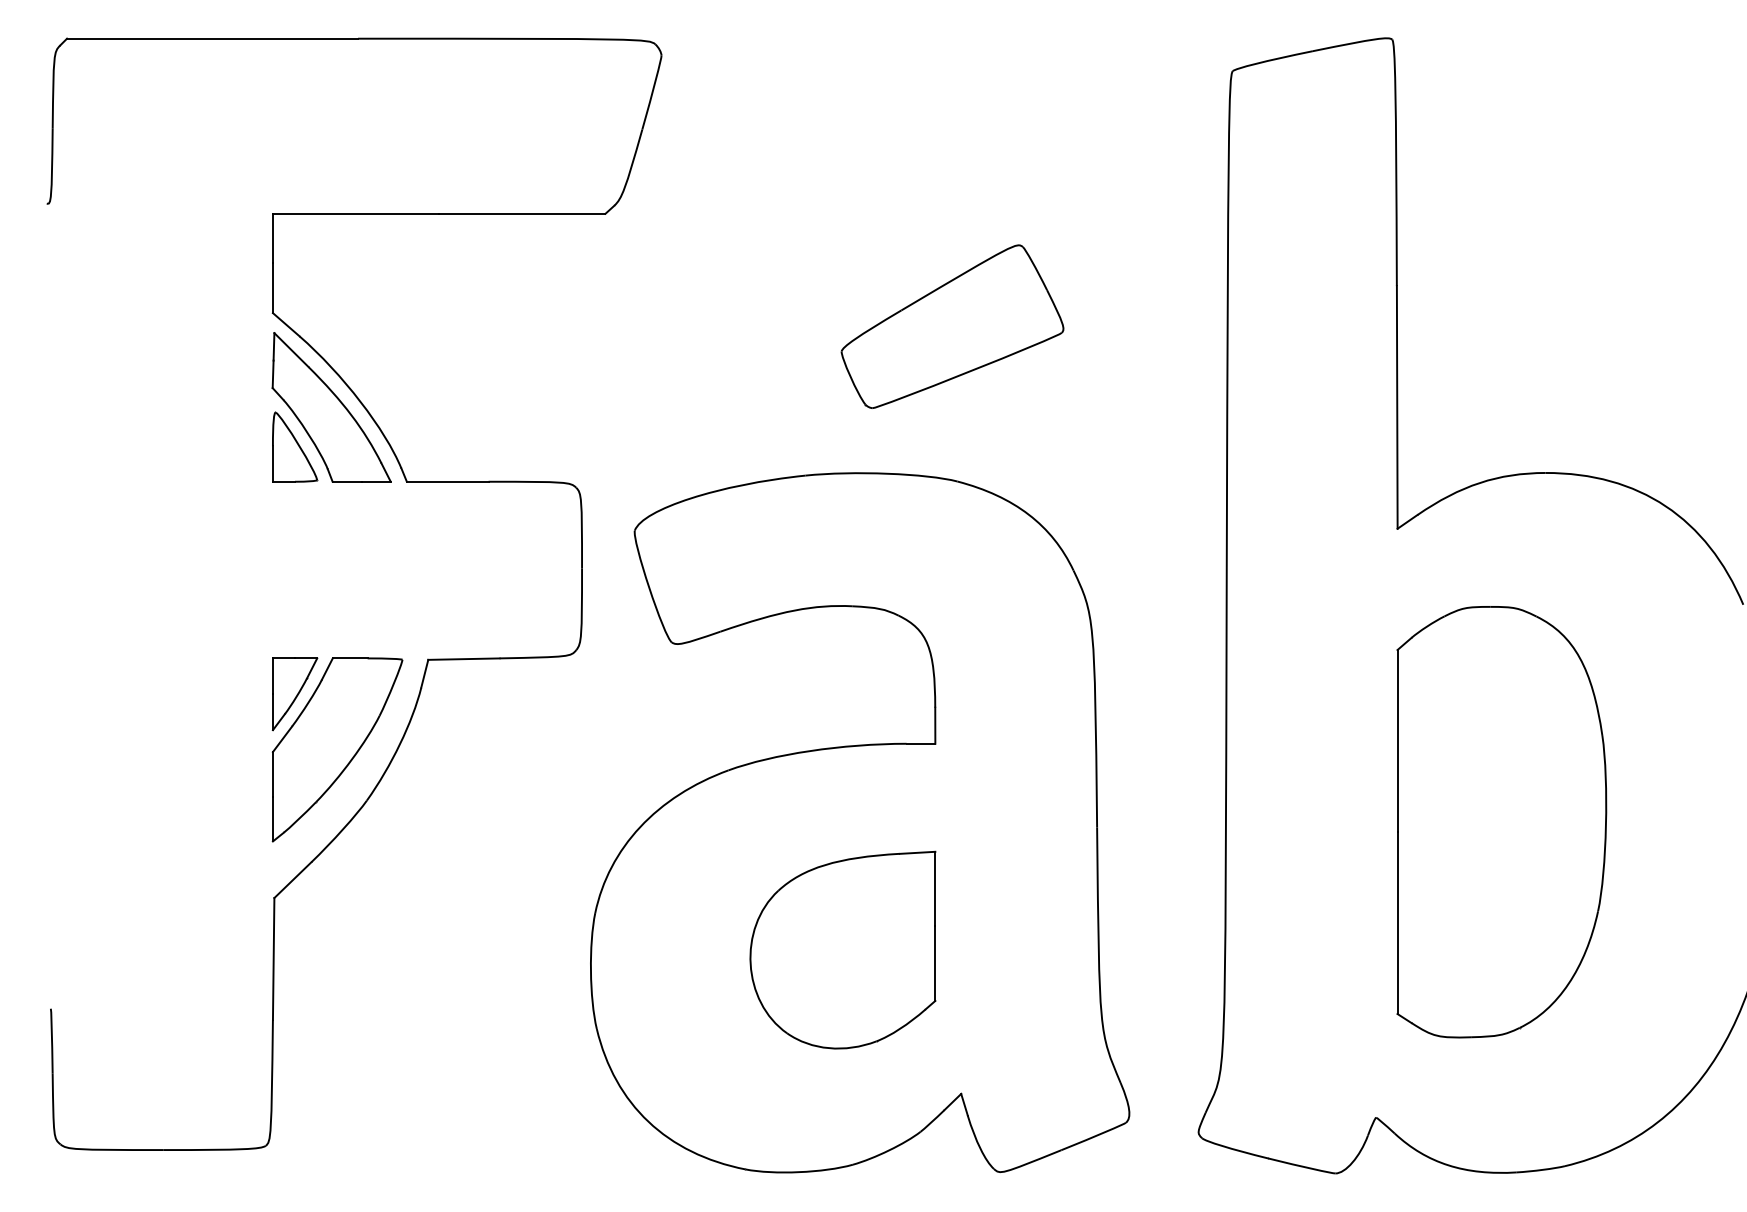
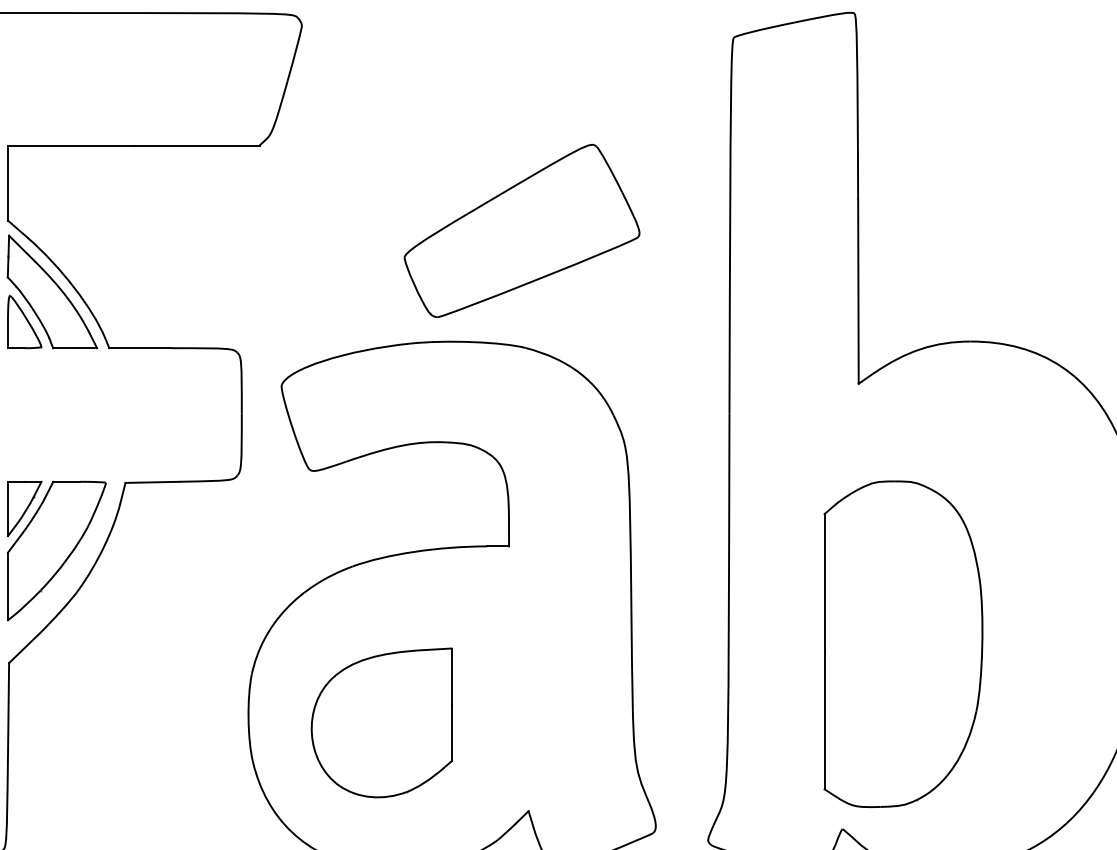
part: (952, 326) -> (522, 230), size x1.4
part: (1501, 822) -> (903, 644), moved
part: (842, 949) -> (381, 722), moved

